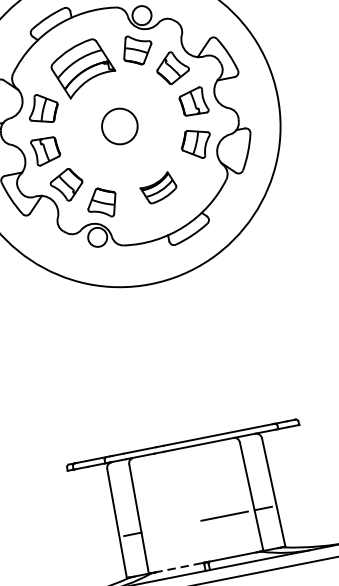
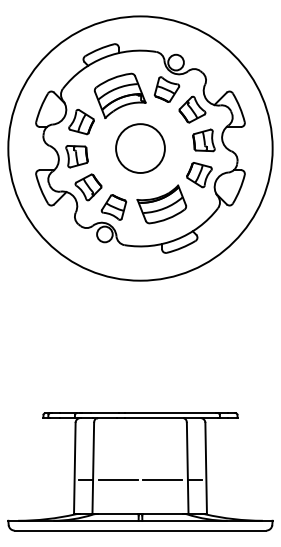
circle: (119, 126) -> (140, 148), size x1.67
part: (158, 188) -> (161, 204), size x1.67
line: (170, 526) -> (117, 479), added
line: (178, 567) -> (117, 513), dashed -> solid

